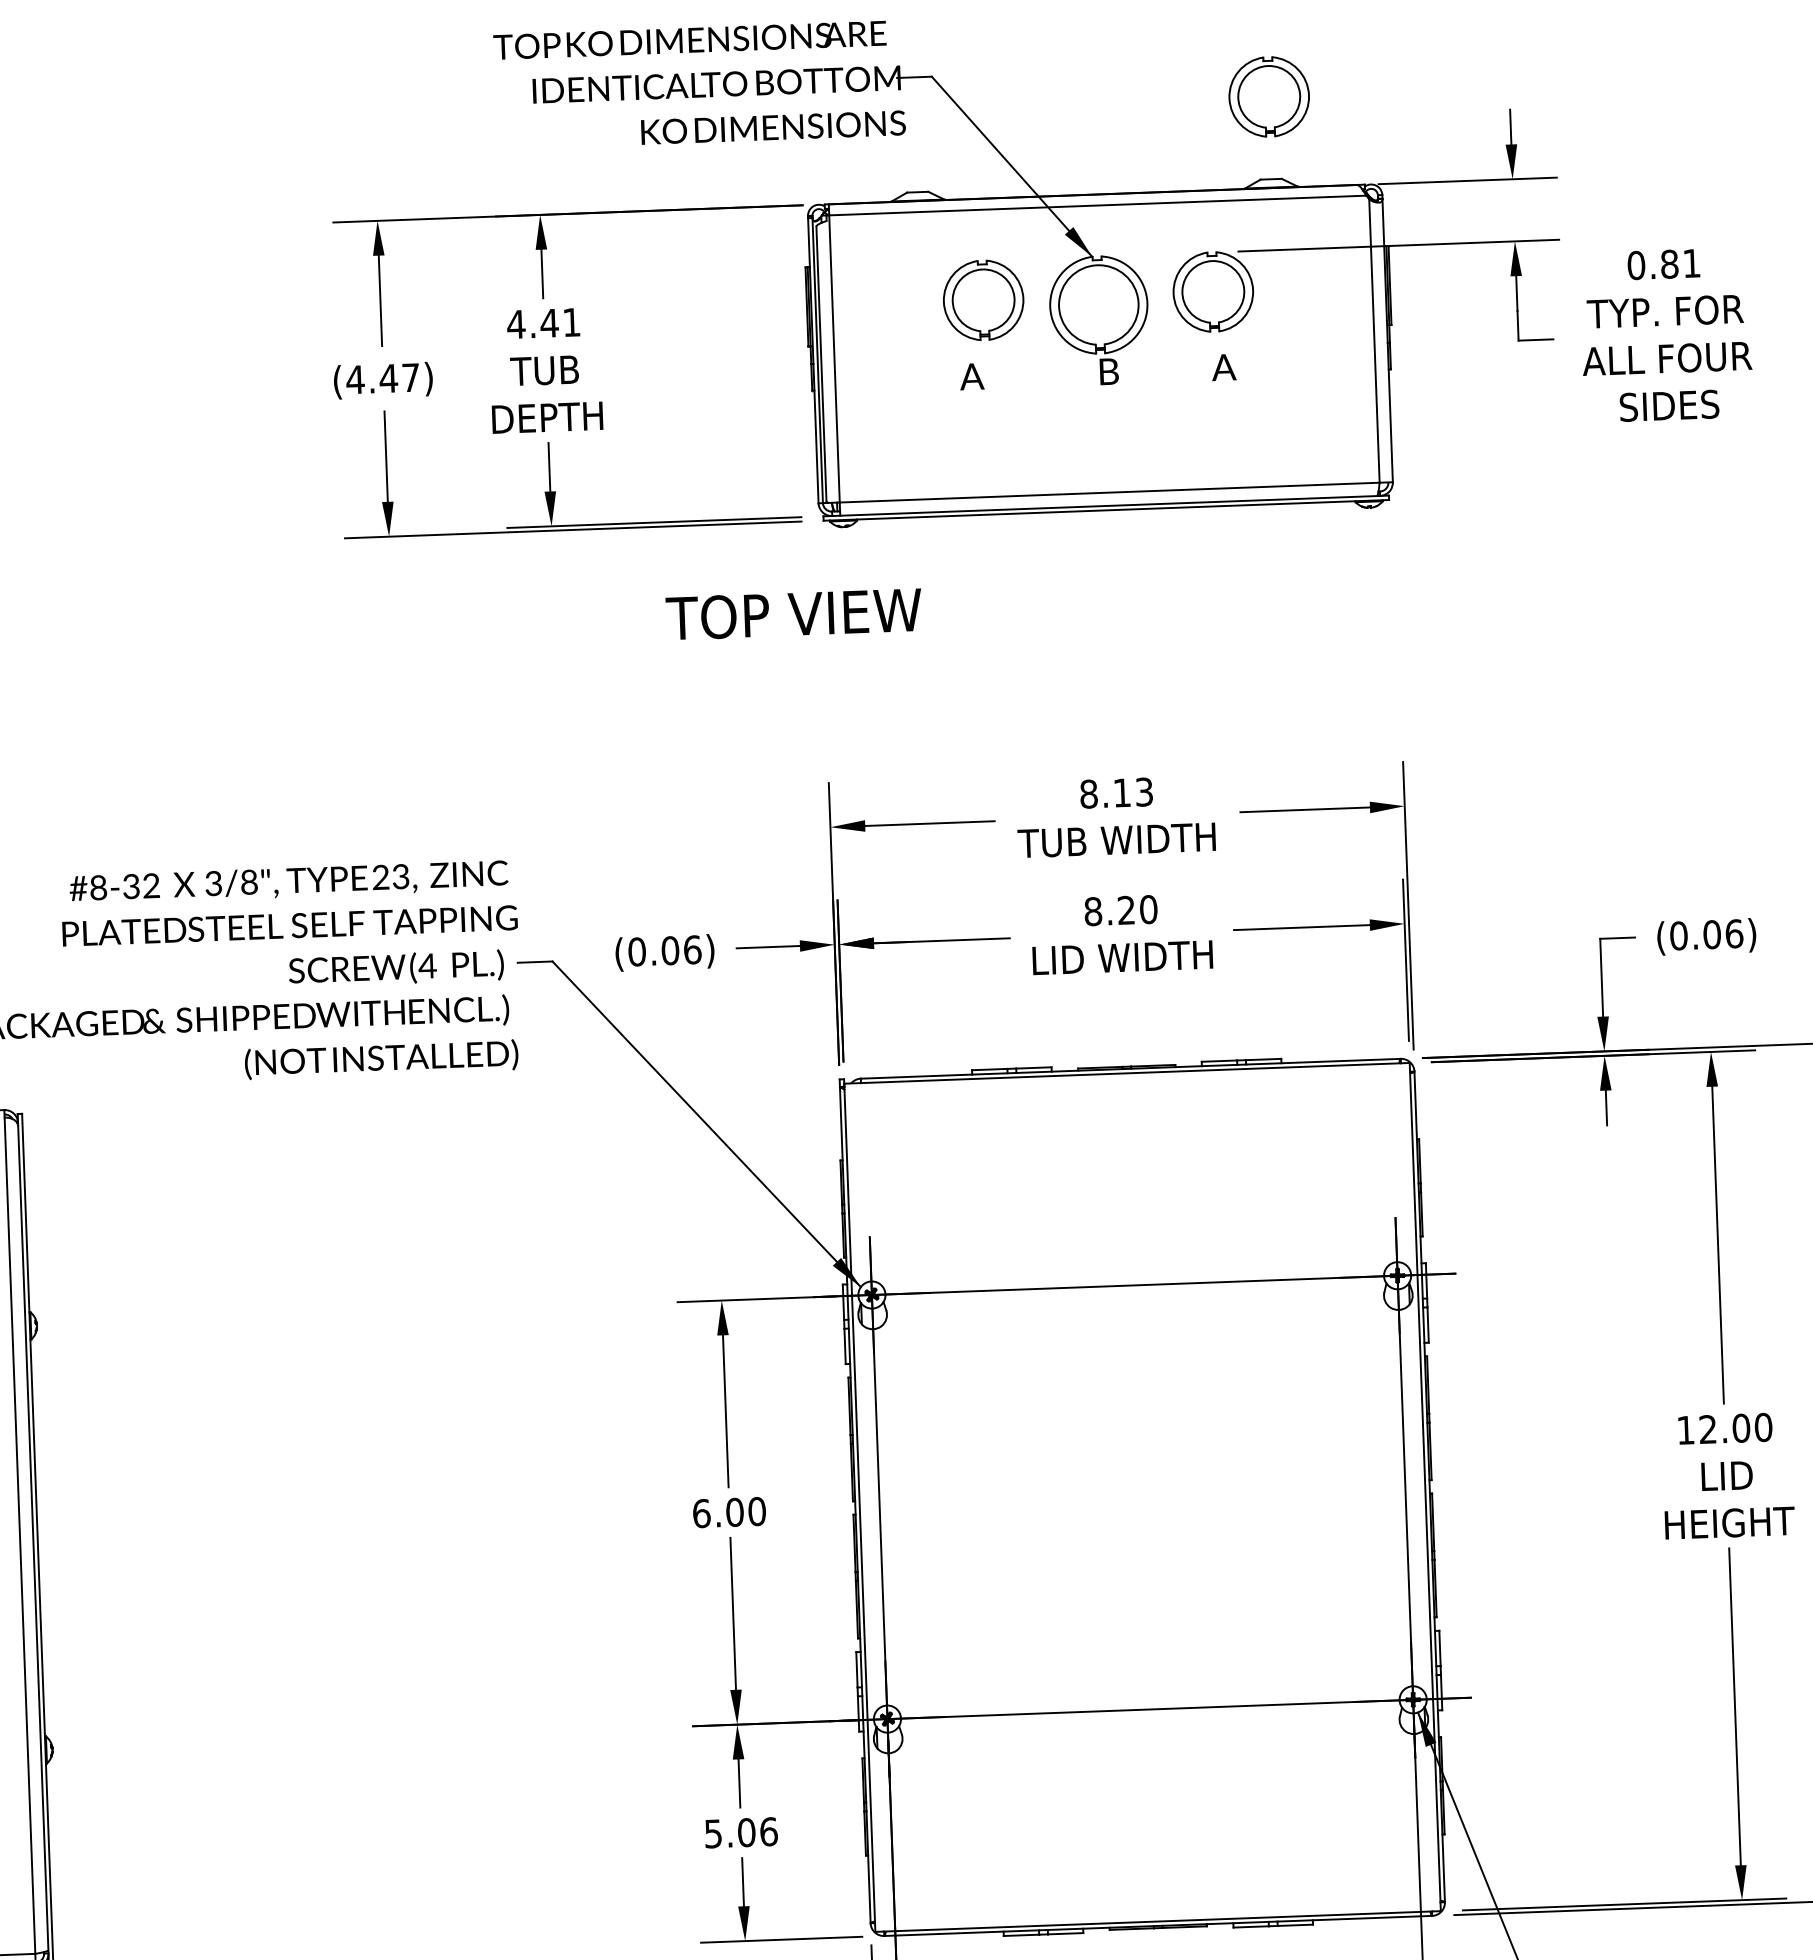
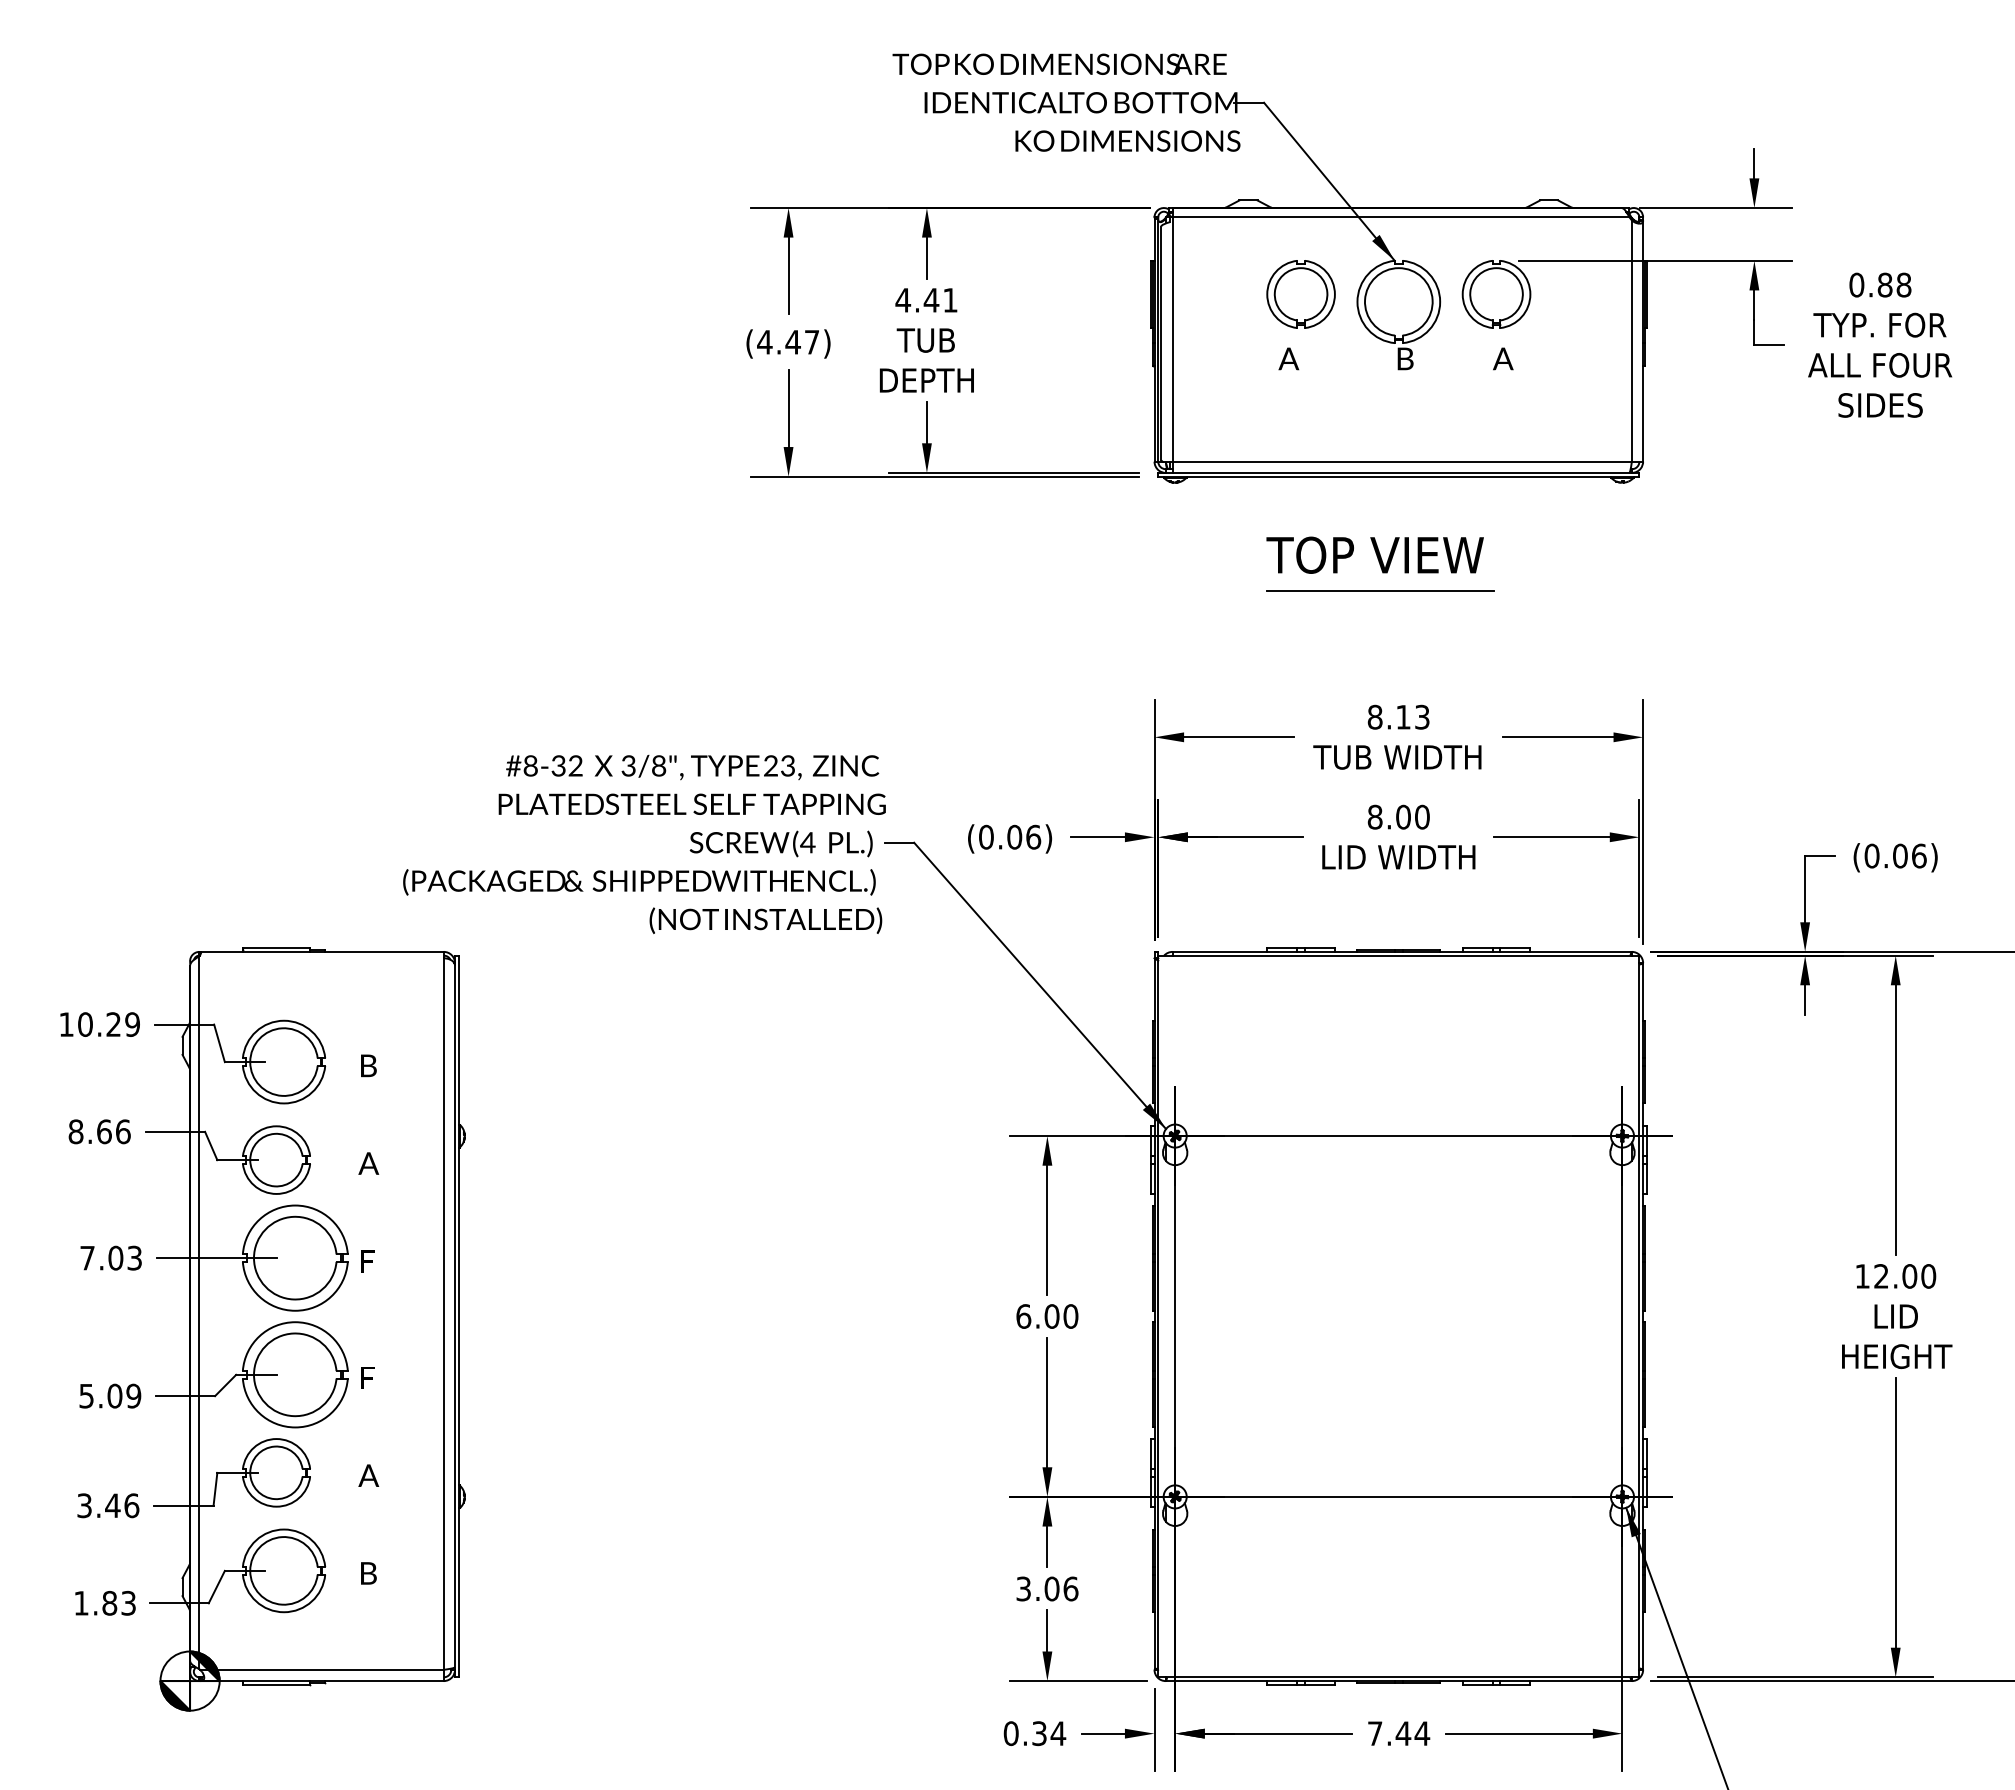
part: (1268, 97) -> (1549, 130), removed
text: (1691, 262) -> (1903, 284), 0.81 -> 0.88
text: (793, 613) -> (1374, 554), moved
line: (1089, 644) -> (1380, 590), added
text: (1126, 909) -> (1403, 816), 8.20 -> 8.00
text: (713, 1833) -> (1023, 1588), 5.06 -> 3.06

